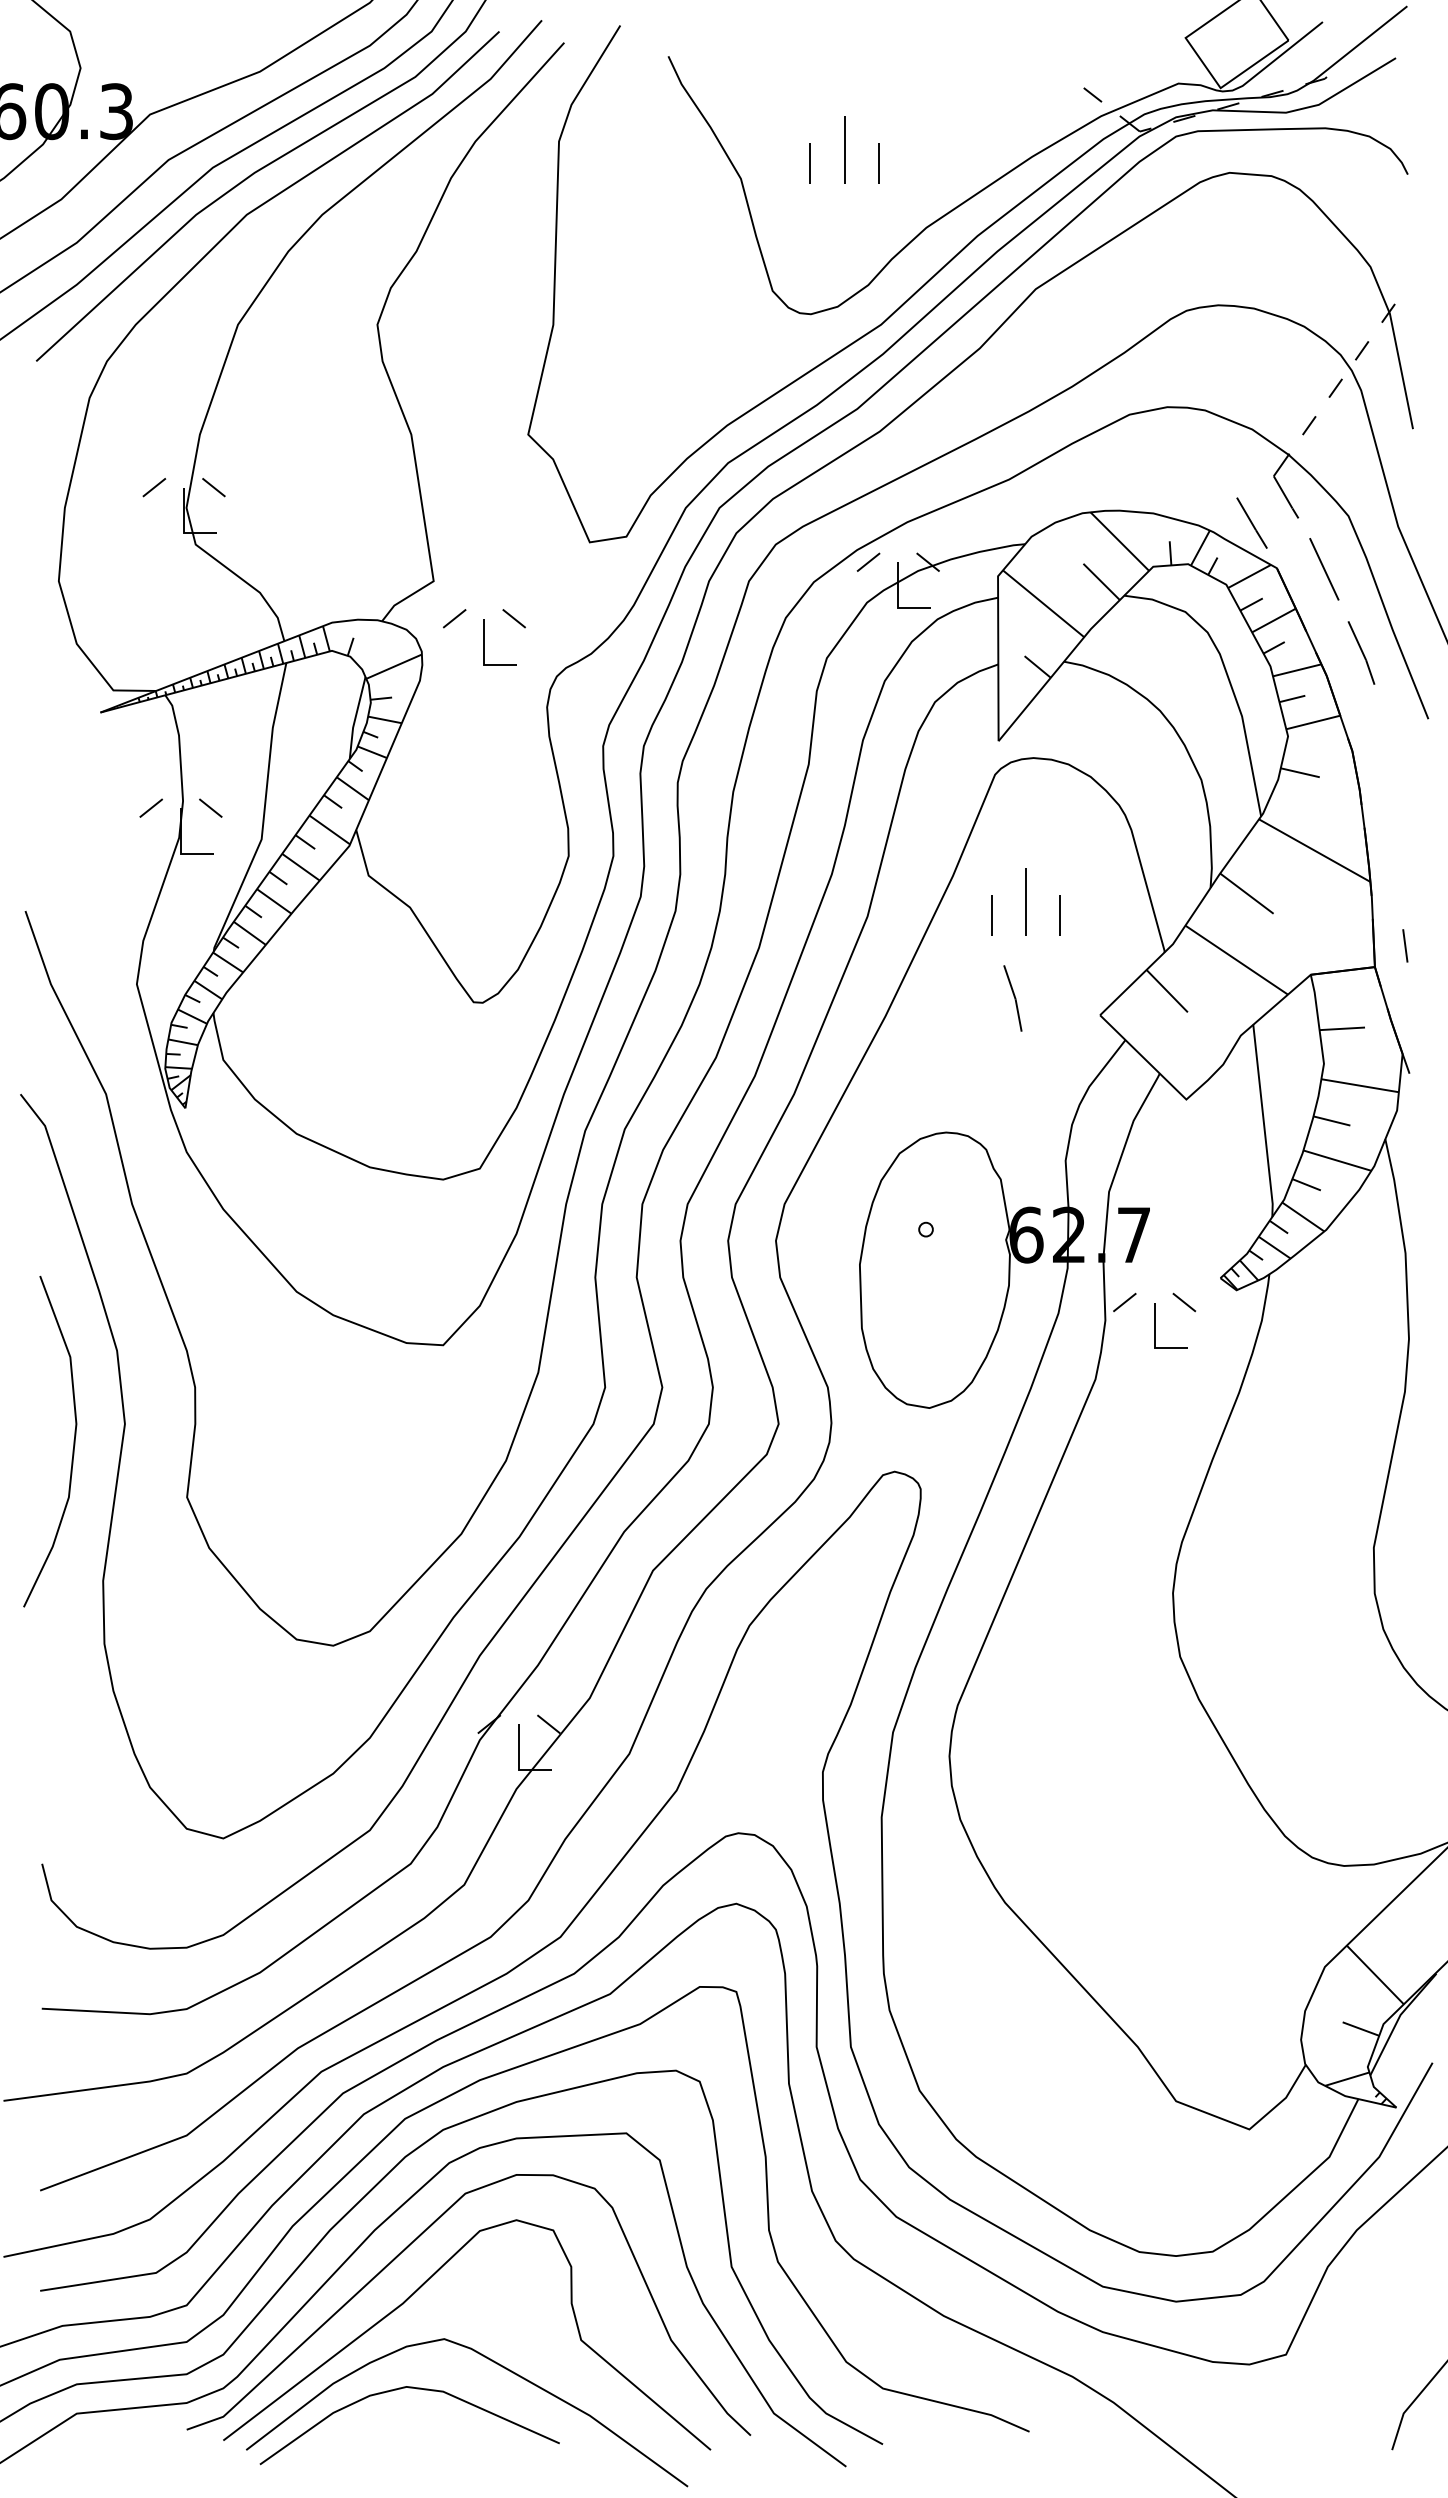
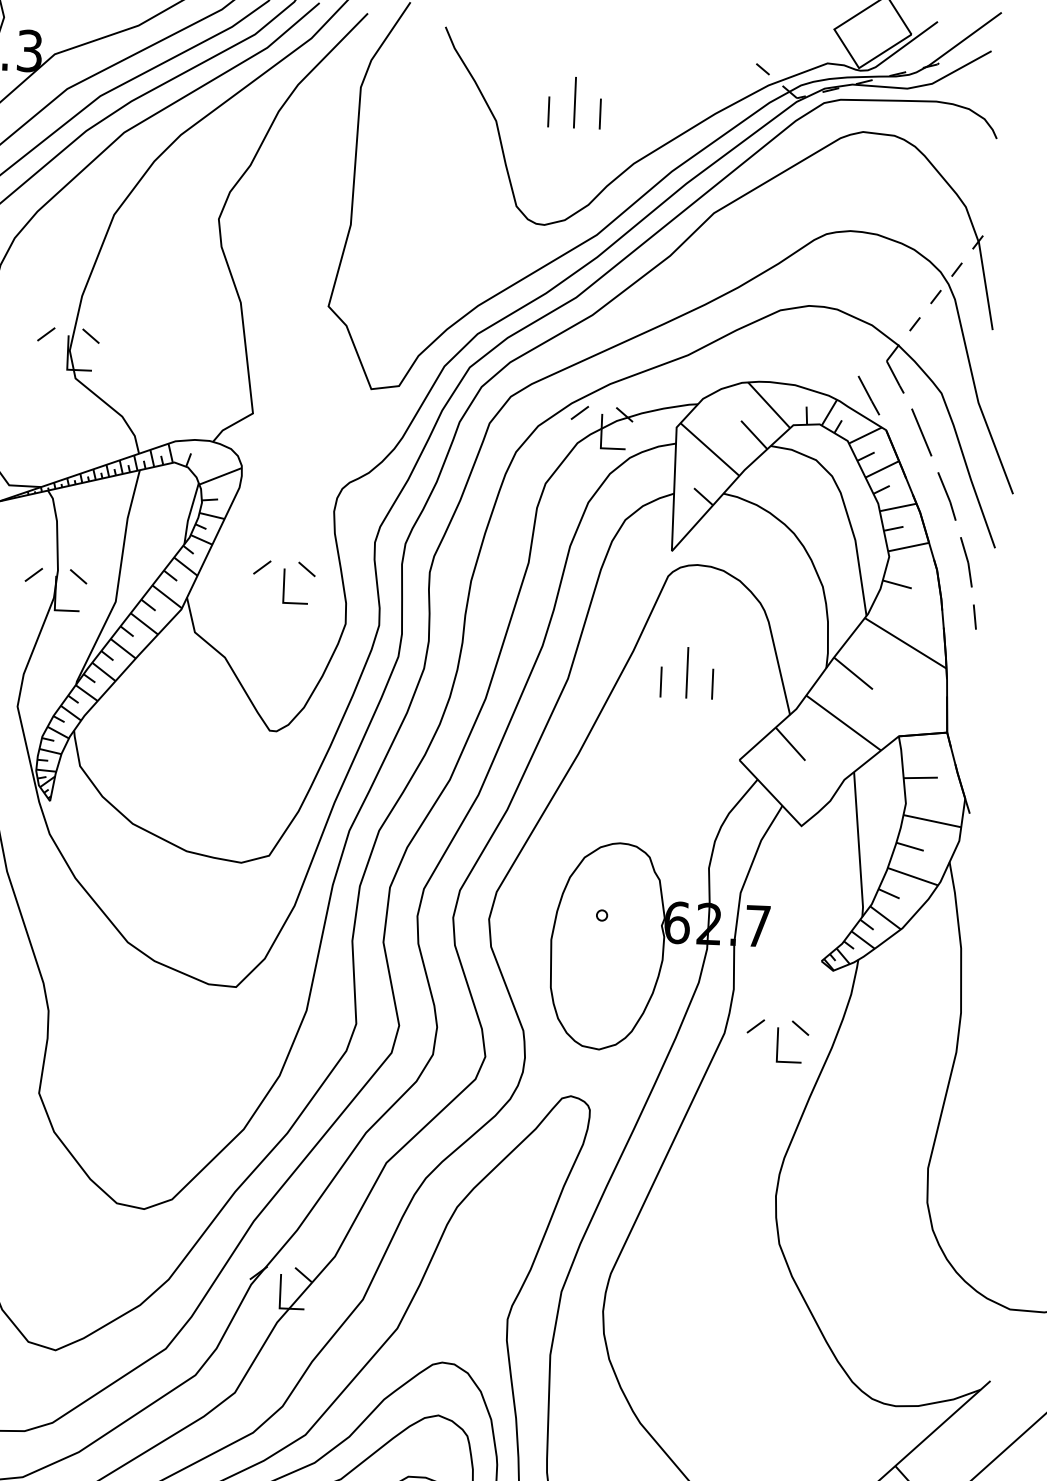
part: (484, 637) -> (284, 582), moved
line: (1405, 945) -> (975, 616), moved
part: (1012, 998) -> (966, 562), moved
part: (1154, 1320) -> (777, 1040), moved

